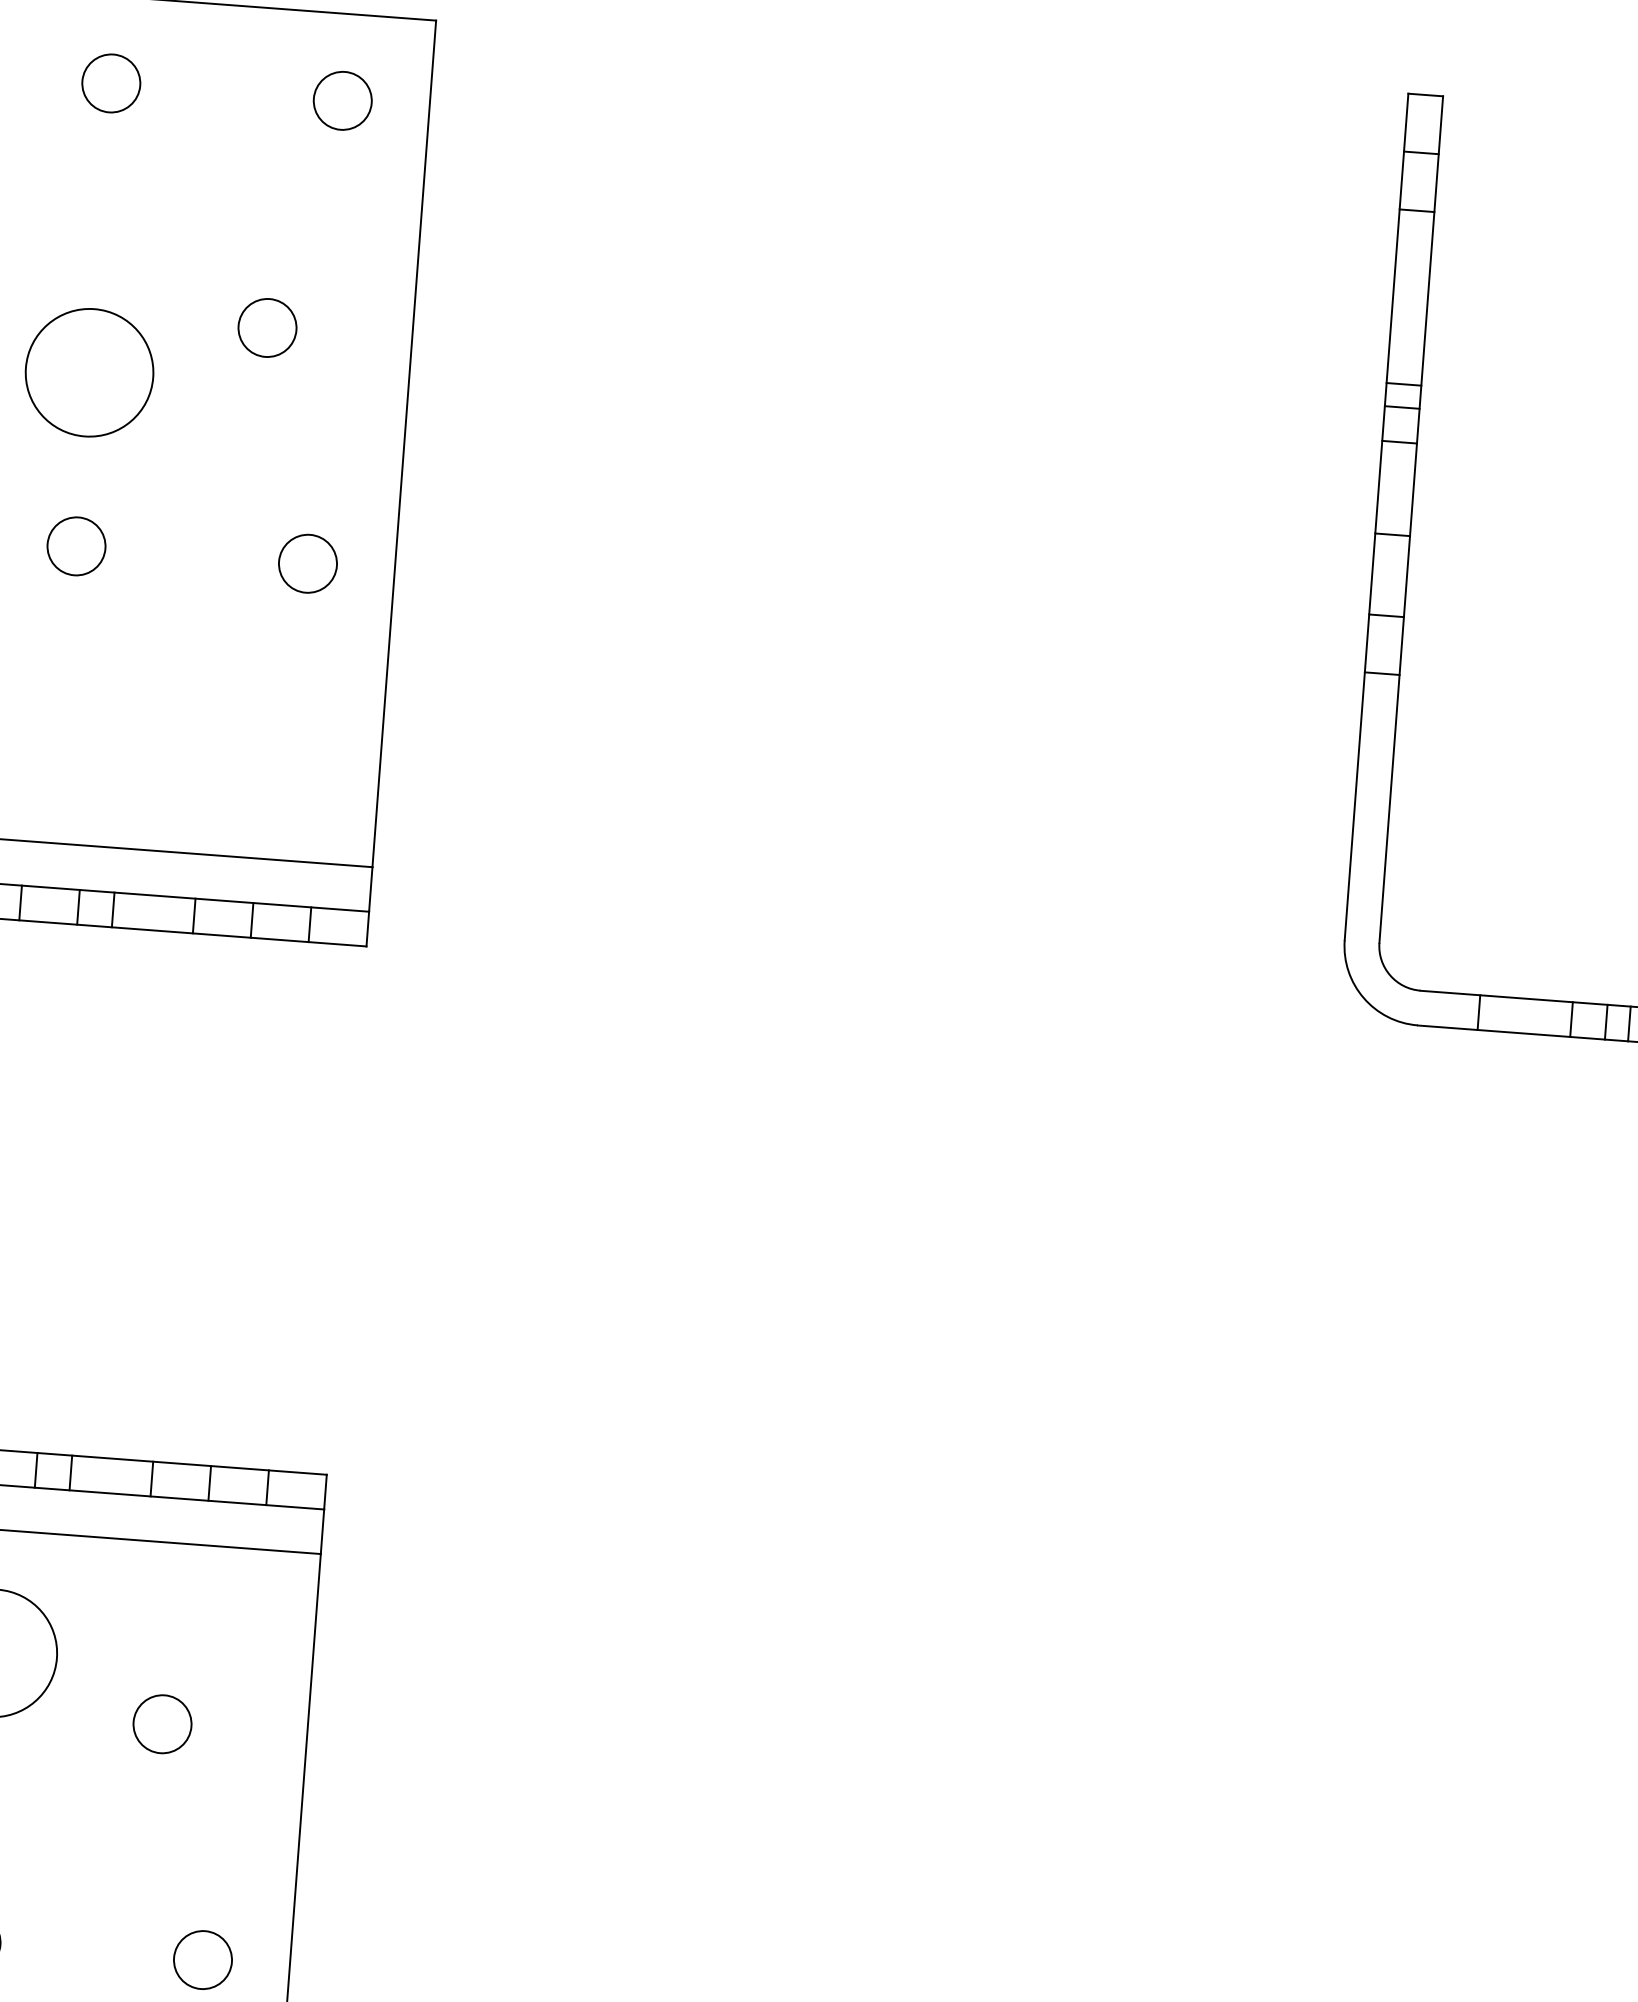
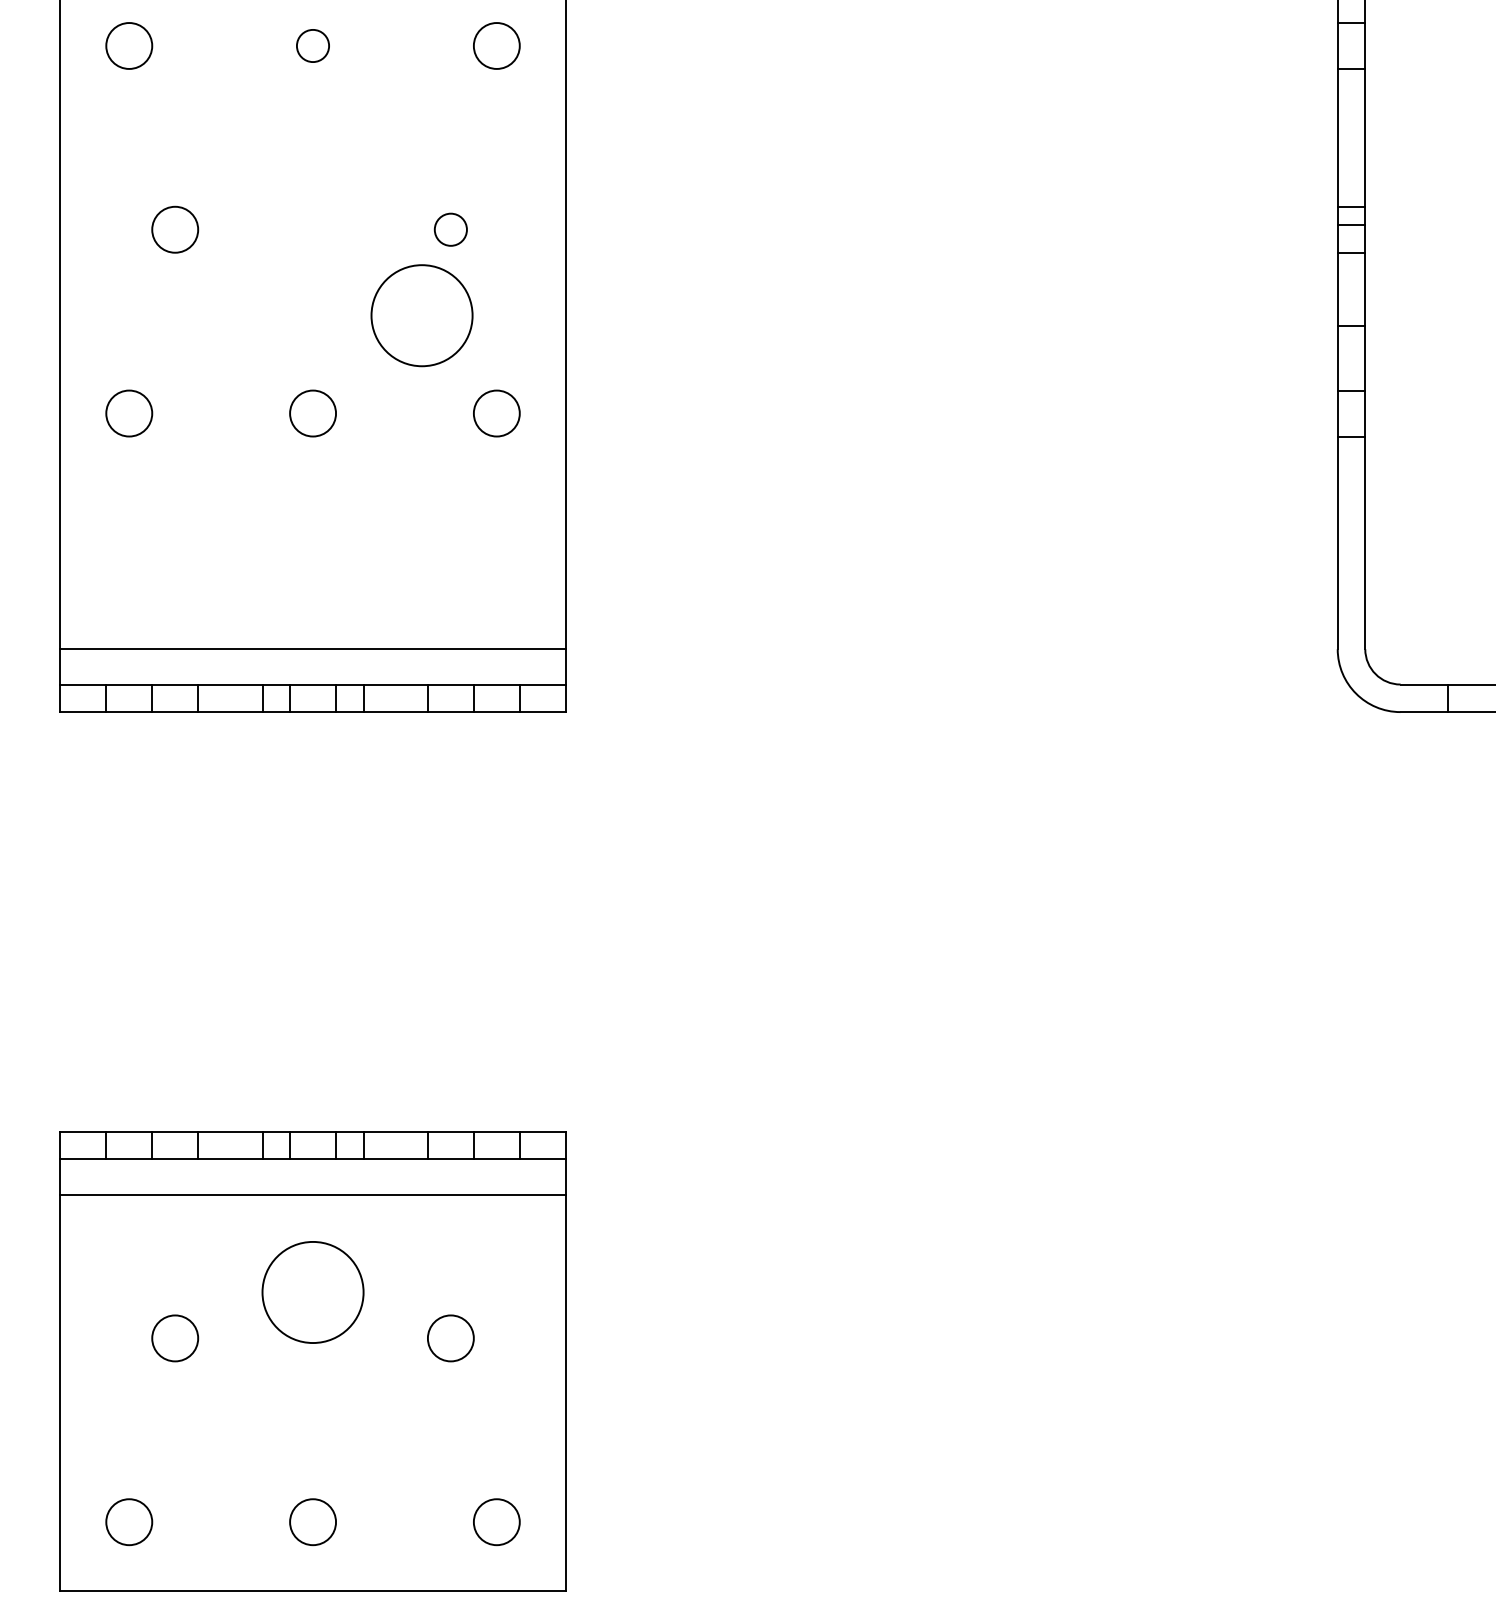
circle: (110, 82) -> (312, 45), size x0.7
circle: (267, 327) -> (450, 229), size x0.7
circle: (88, 372) -> (421, 315), moved

